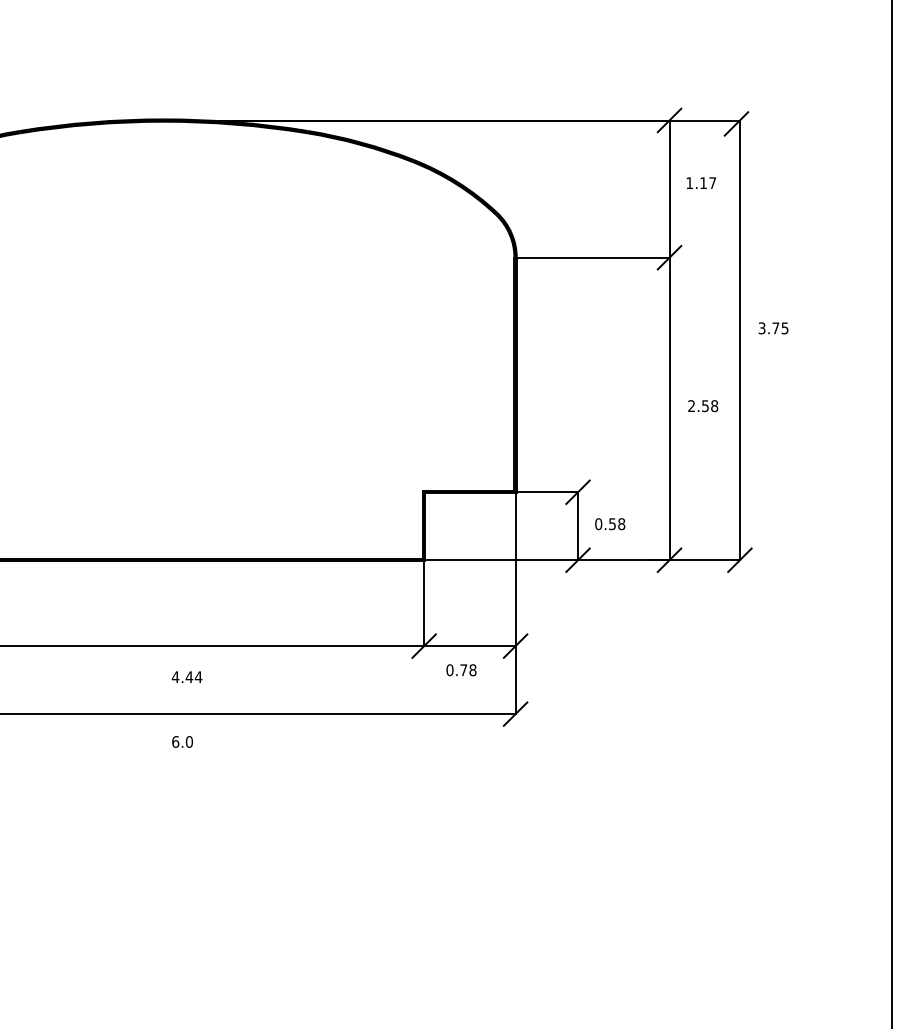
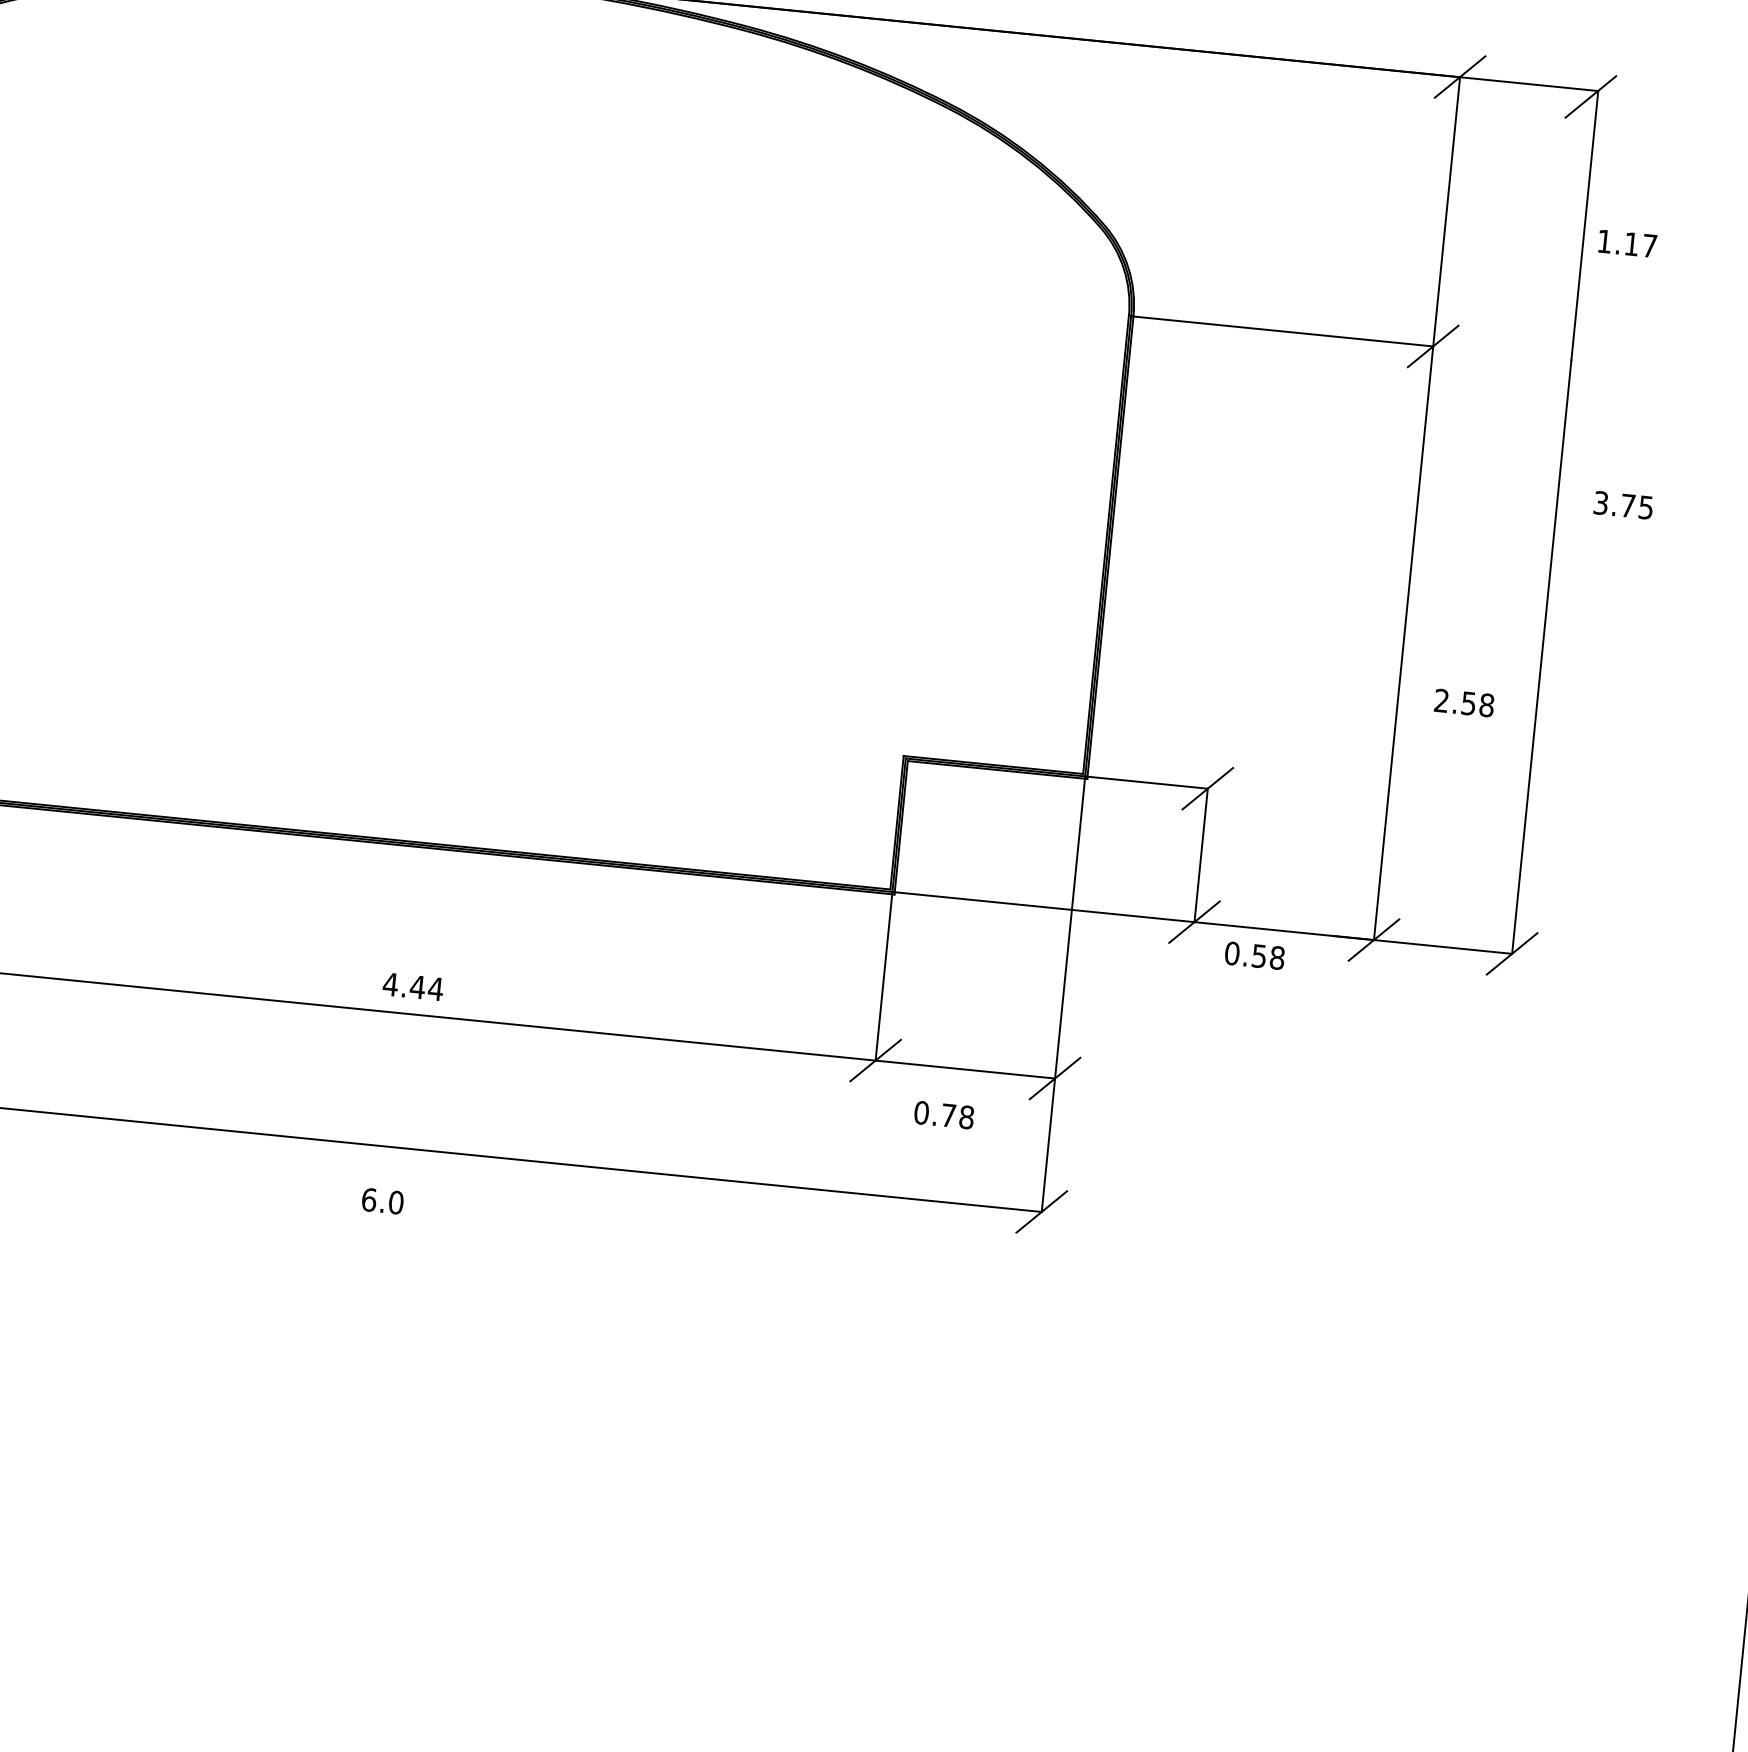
text: (700, 182) -> (1625, 242), moved
text: (703, 406) -> (1464, 703), moved
text: (610, 524) -> (1255, 956), moved
text: (186, 676) -> (412, 985), moved

